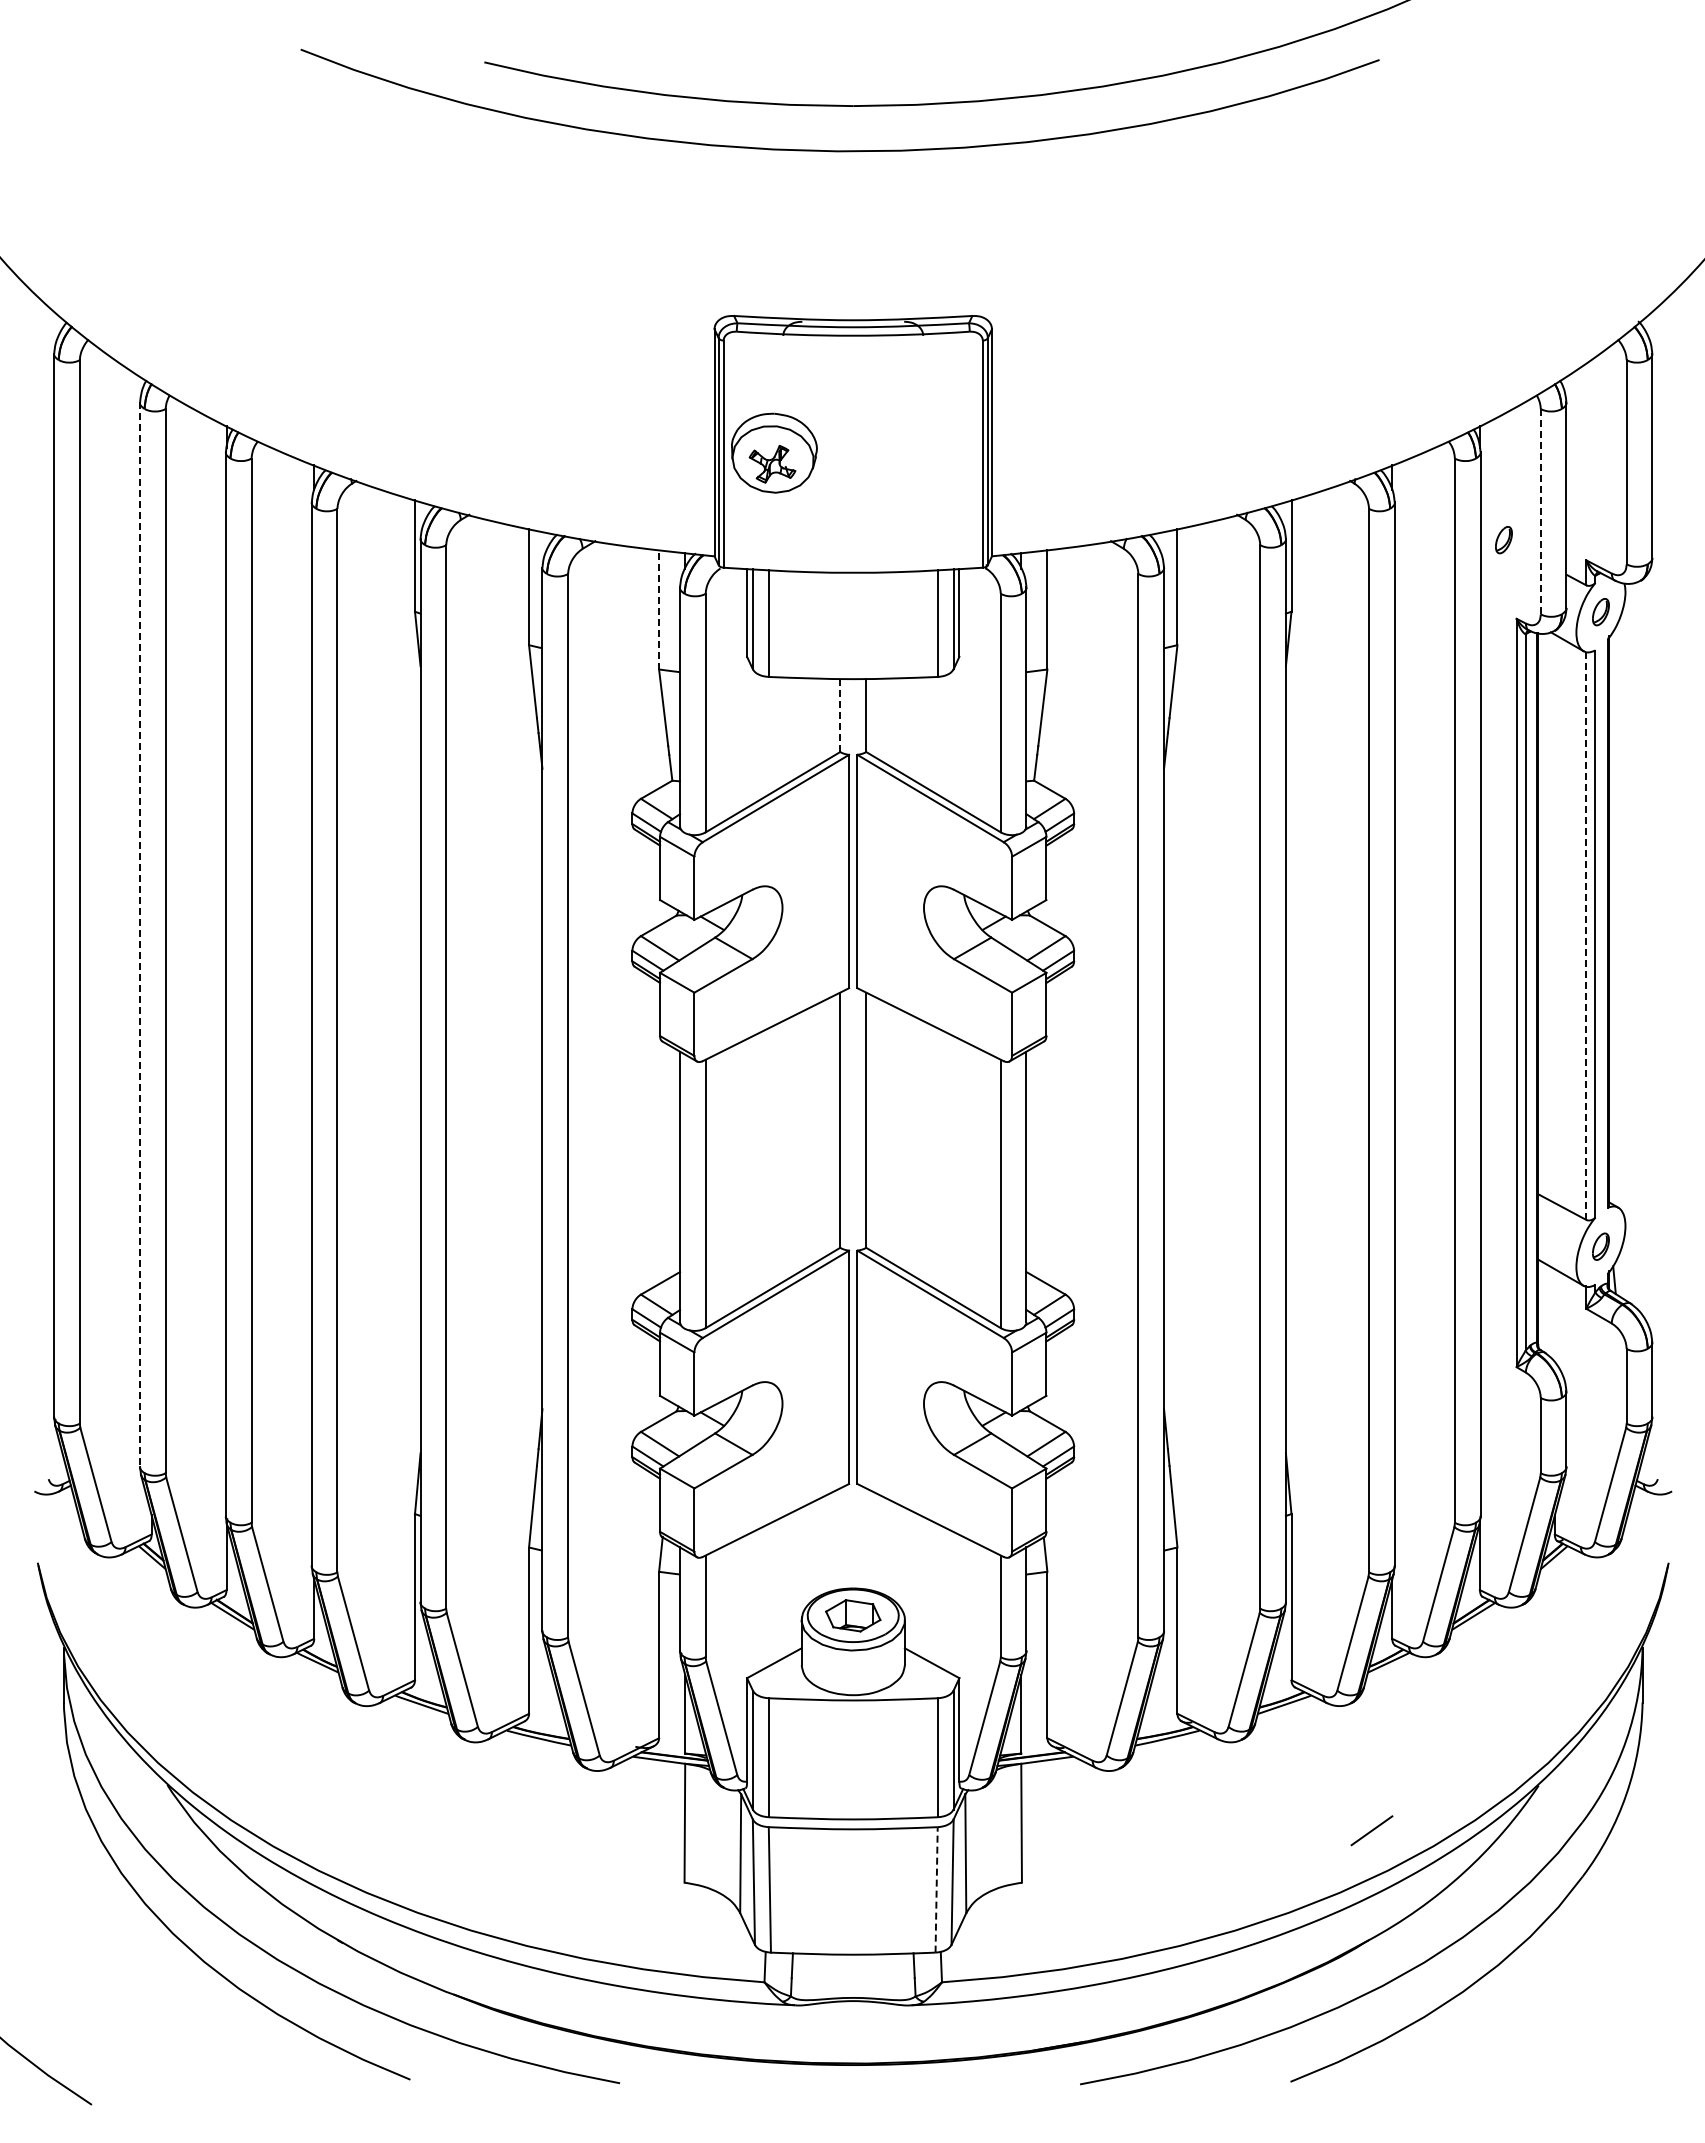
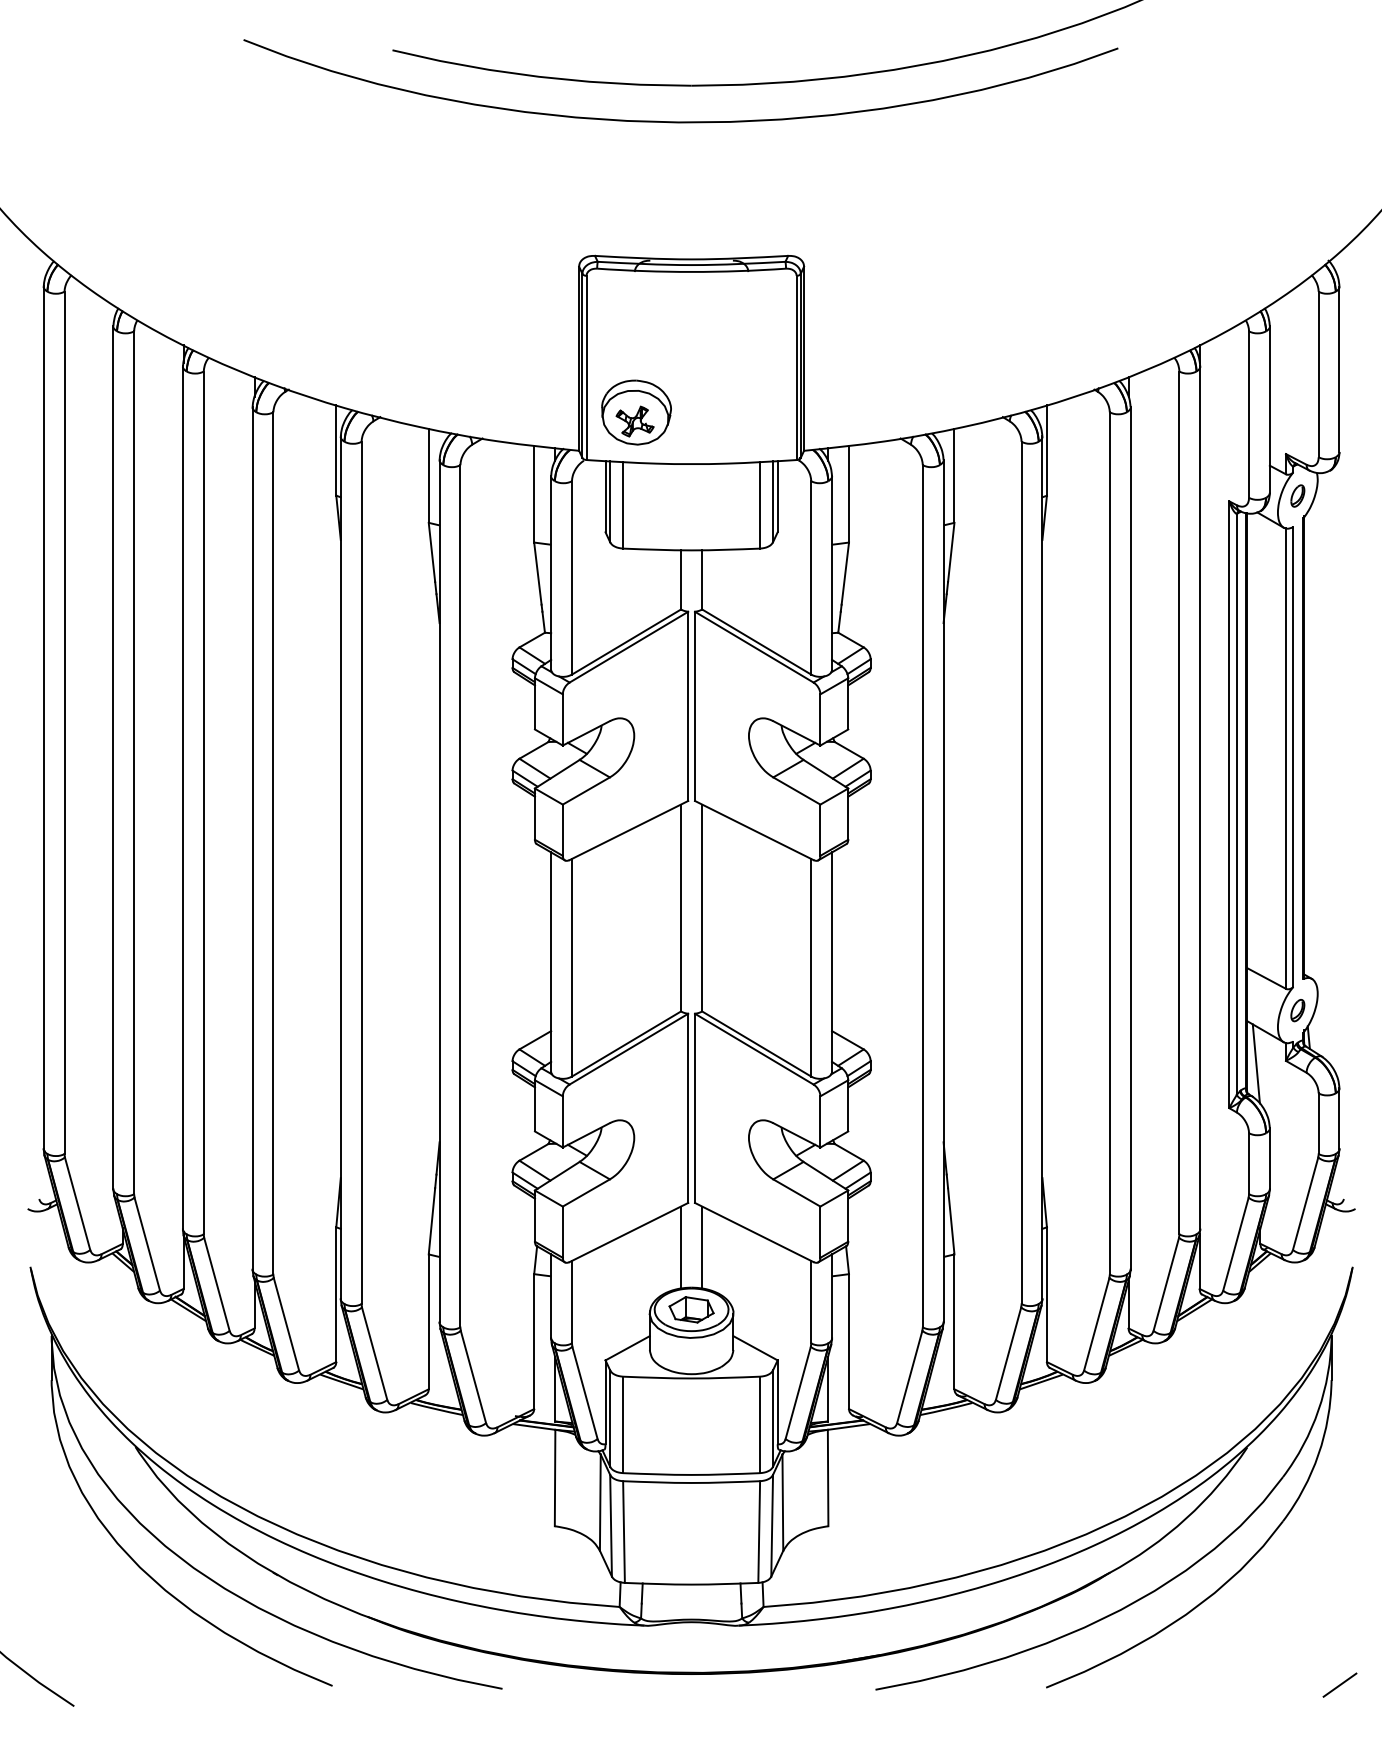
part: (774, 452) -> (636, 412), moved
line: (1540, 511) -> (1248, 414), dashed -> solid
part: (1503, 540) -> (1218, 437), removed
line: (659, 609) -> (534, 493), dashed -> solid
line: (840, 715) -> (681, 579), dashed -> solid
line: (140, 935) -> (113, 758), dashed -> solid
line: (1586, 935) -> (1286, 758), dashed -> solid
line: (1549, 1312) -> (1256, 1063), added
line: (840, 1538) -> (681, 1247), added
line: (866, 1538) -> (702, 1247), added
line: (1371, 1830) -> (1339, 1684), moved
line: (936, 1889) -> (759, 1531), dashed -> solid

